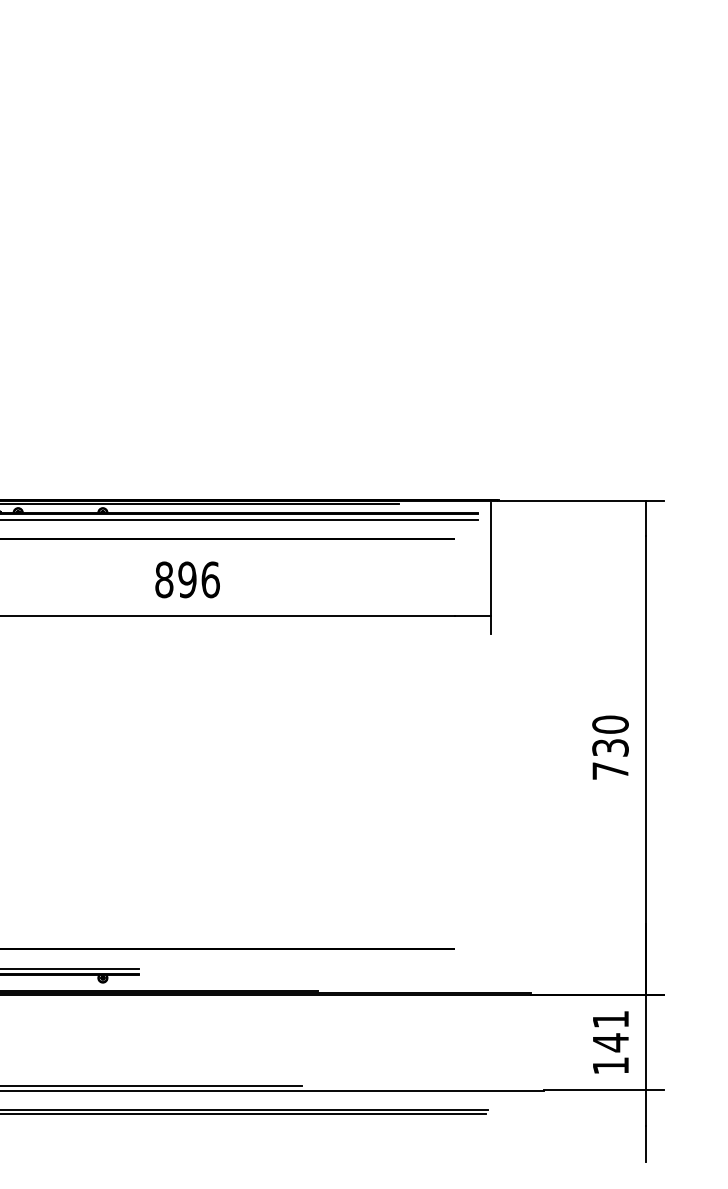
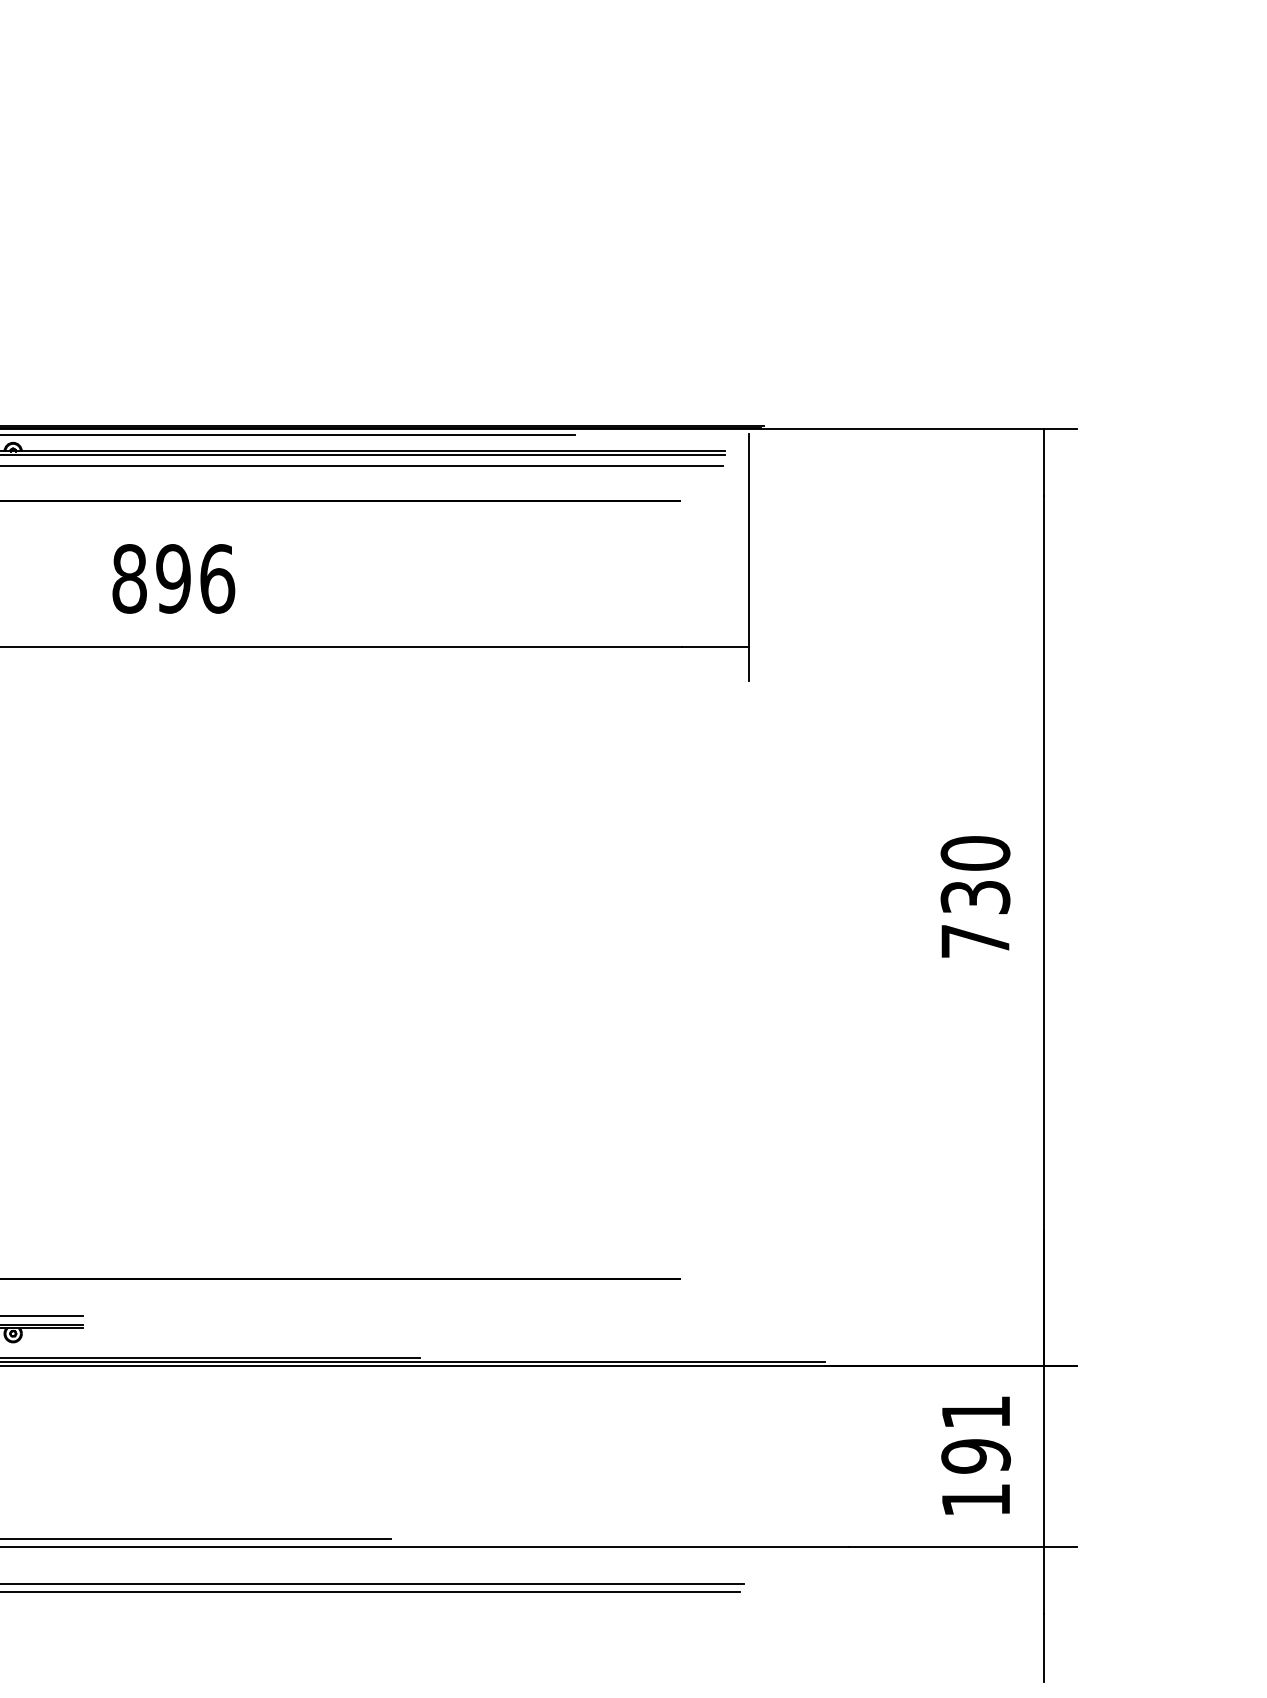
text: (610, 1042) -> (975, 1455), 141 -> 191

